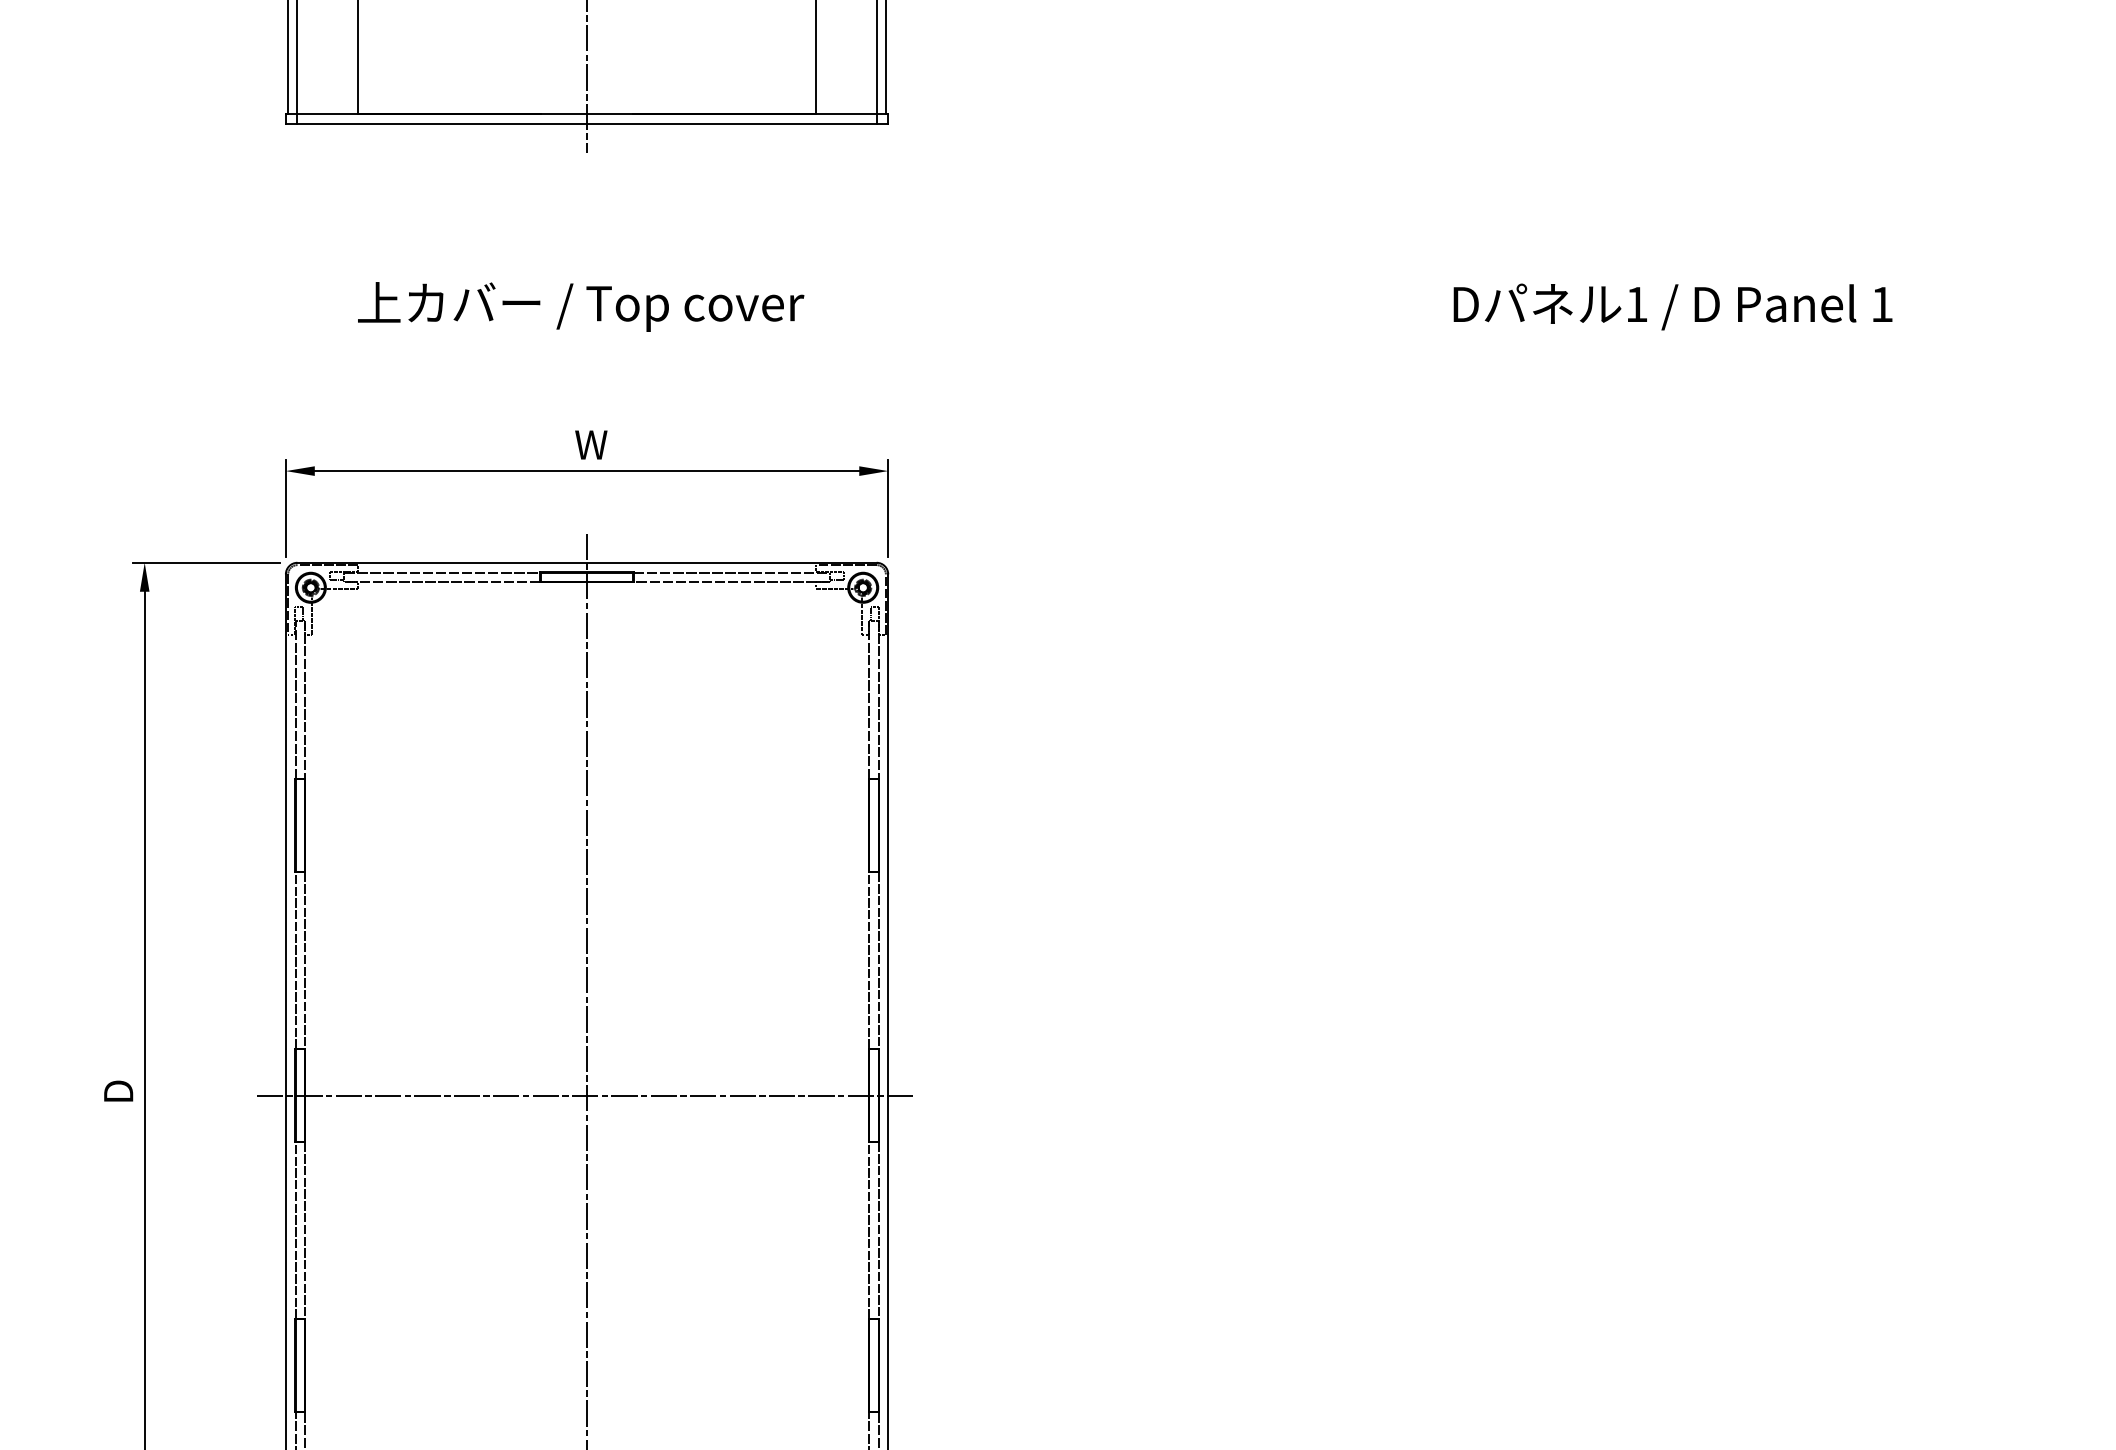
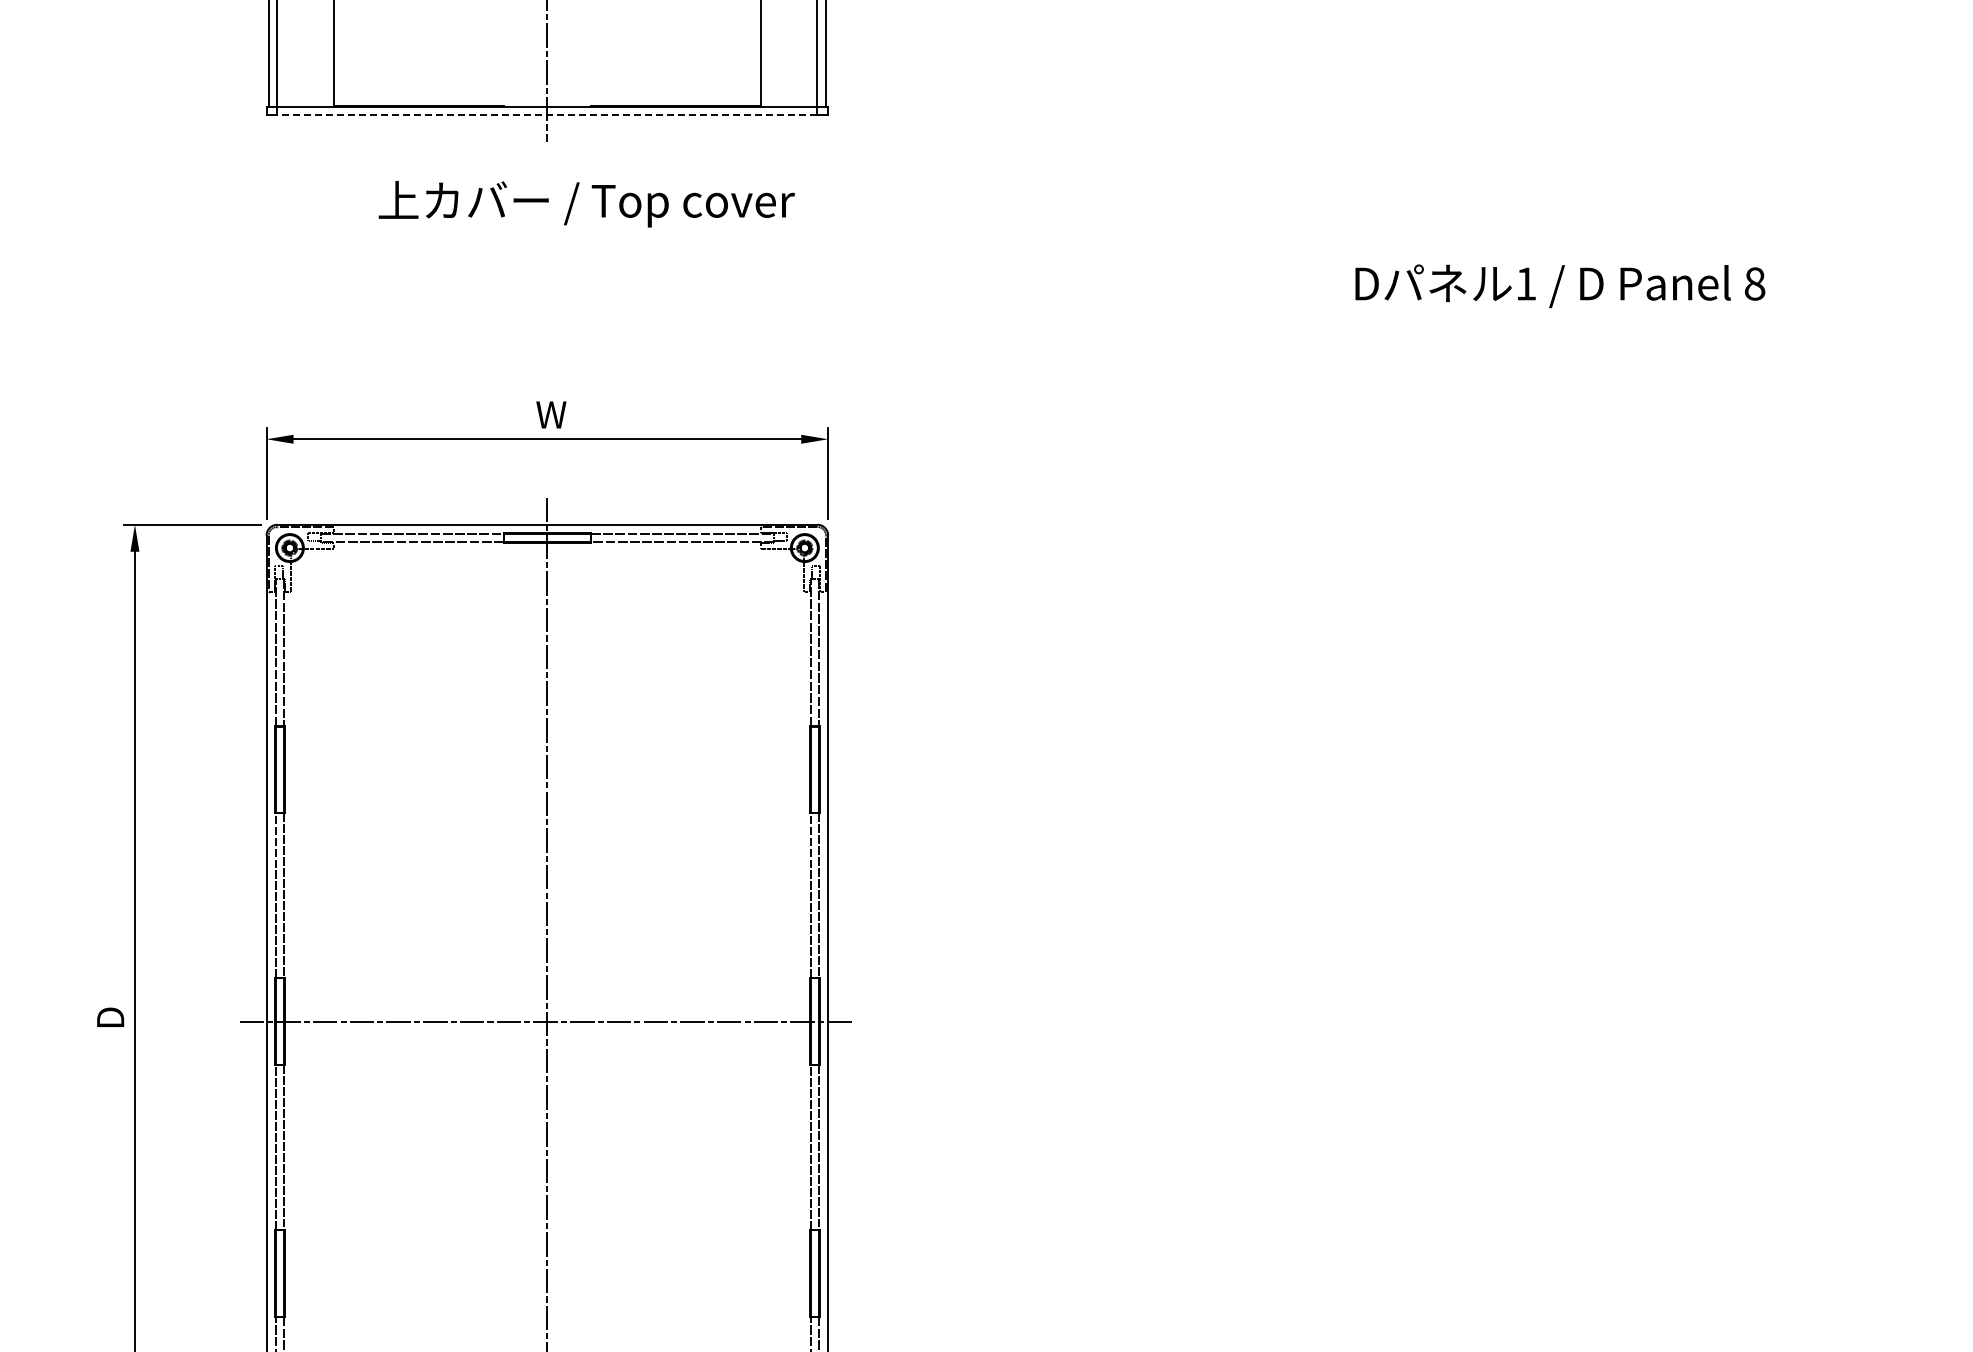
line: (586, 123) -> (546, 115), solid -> dashed
text: (1882, 304) -> (1755, 283), 1 -> 8
text: (580, 307) -> (586, 204), moved

